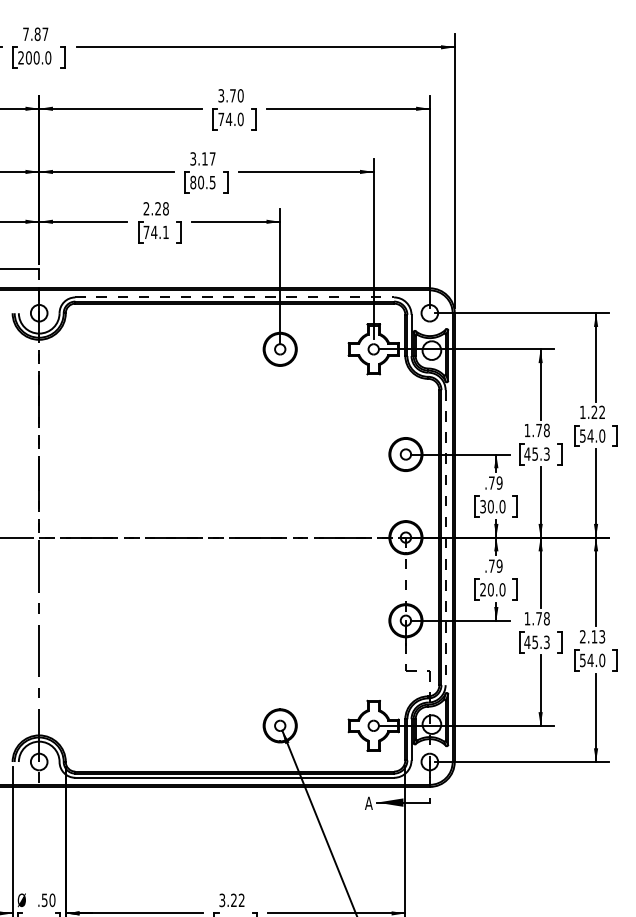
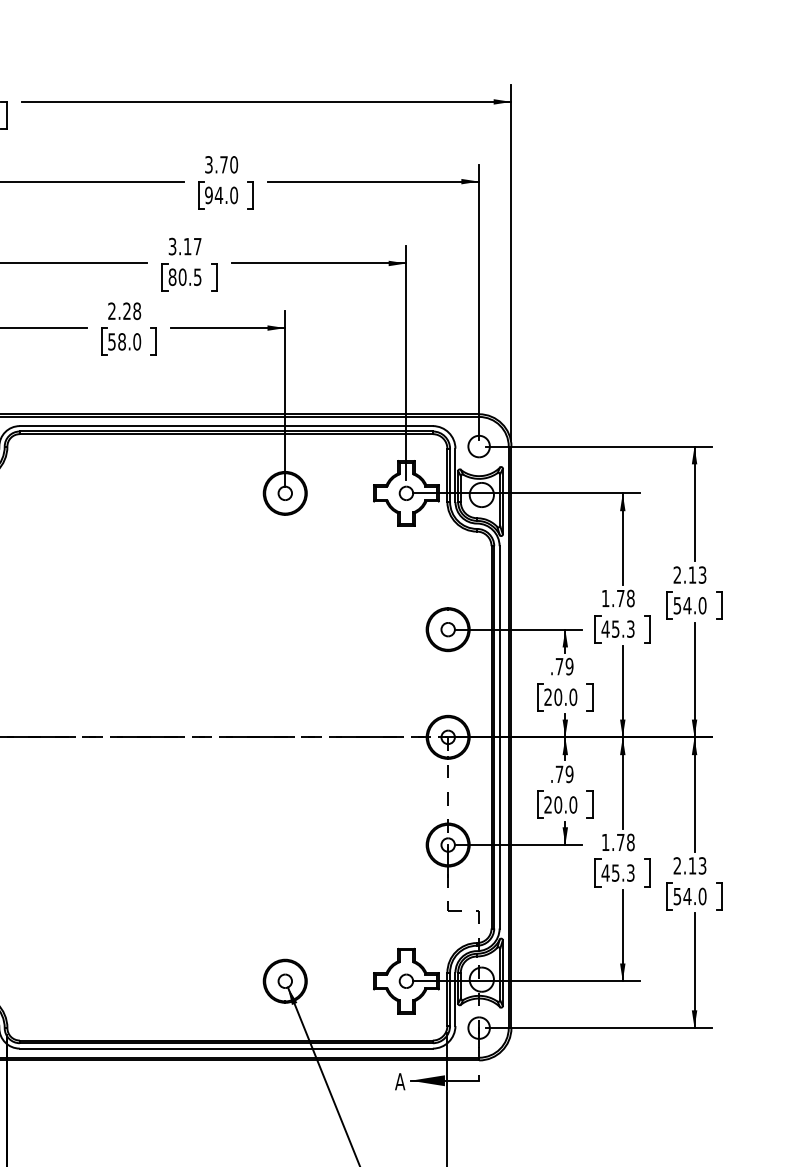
text: (221, 119) -> (209, 195), 74.0 -> 94.0
text: (155, 232) -> (123, 341), 74.1 -> 58.0
line: (235, 297) -> (227, 426), dashed -> solid
text: (592, 412) -> (689, 575), 1.22 -> 2.13
text: (482, 506) -> (547, 697), 30.0 -> 20.0
line: (445, 537) -> (499, 737), dashed -> solid

